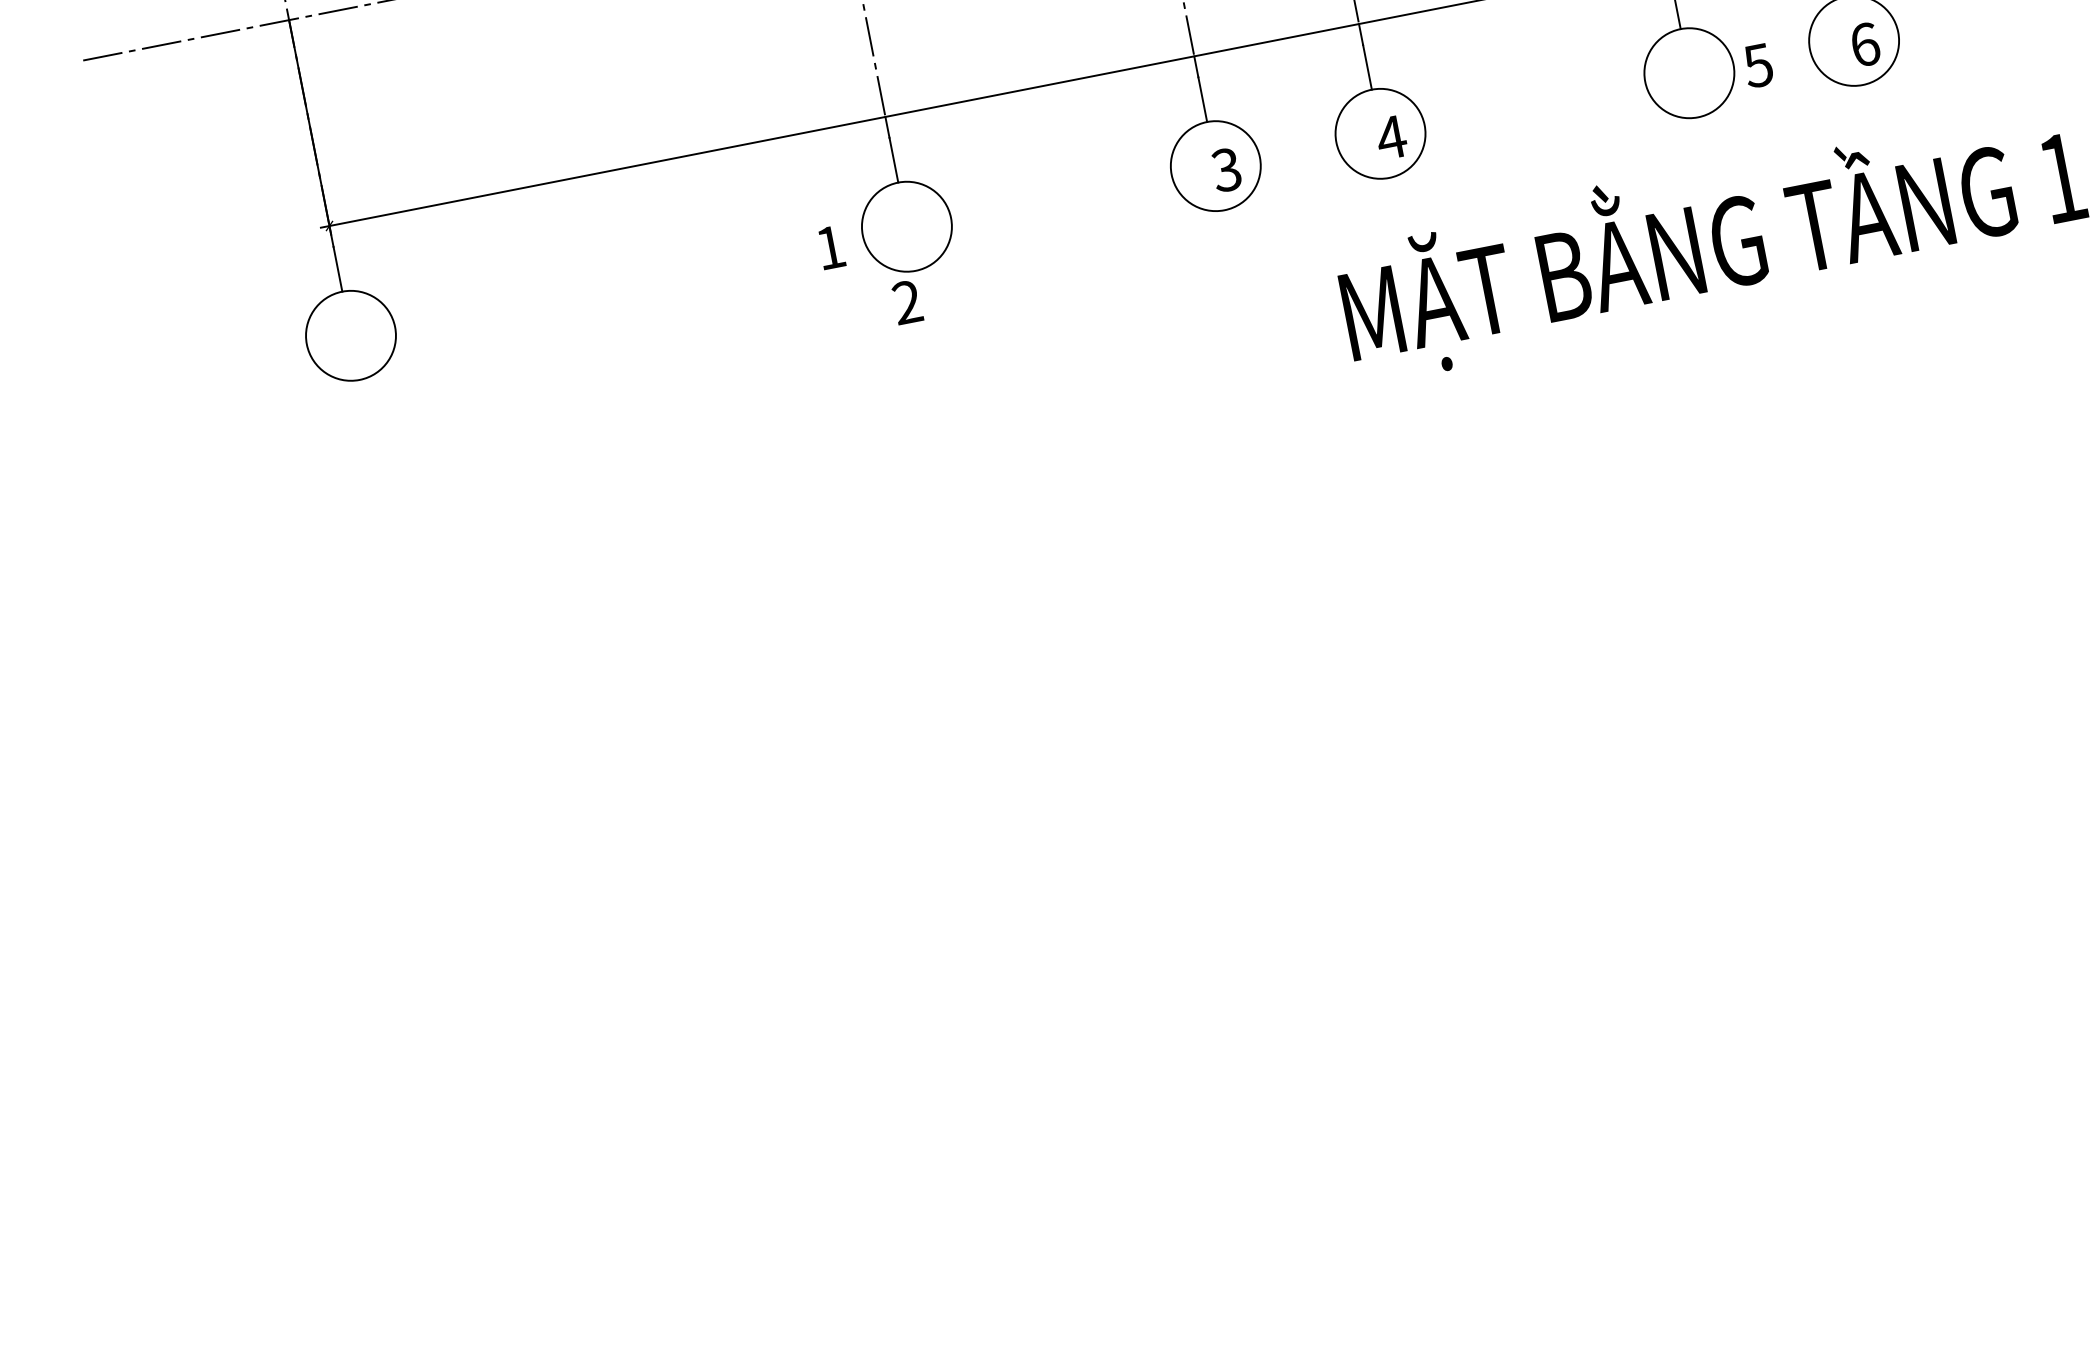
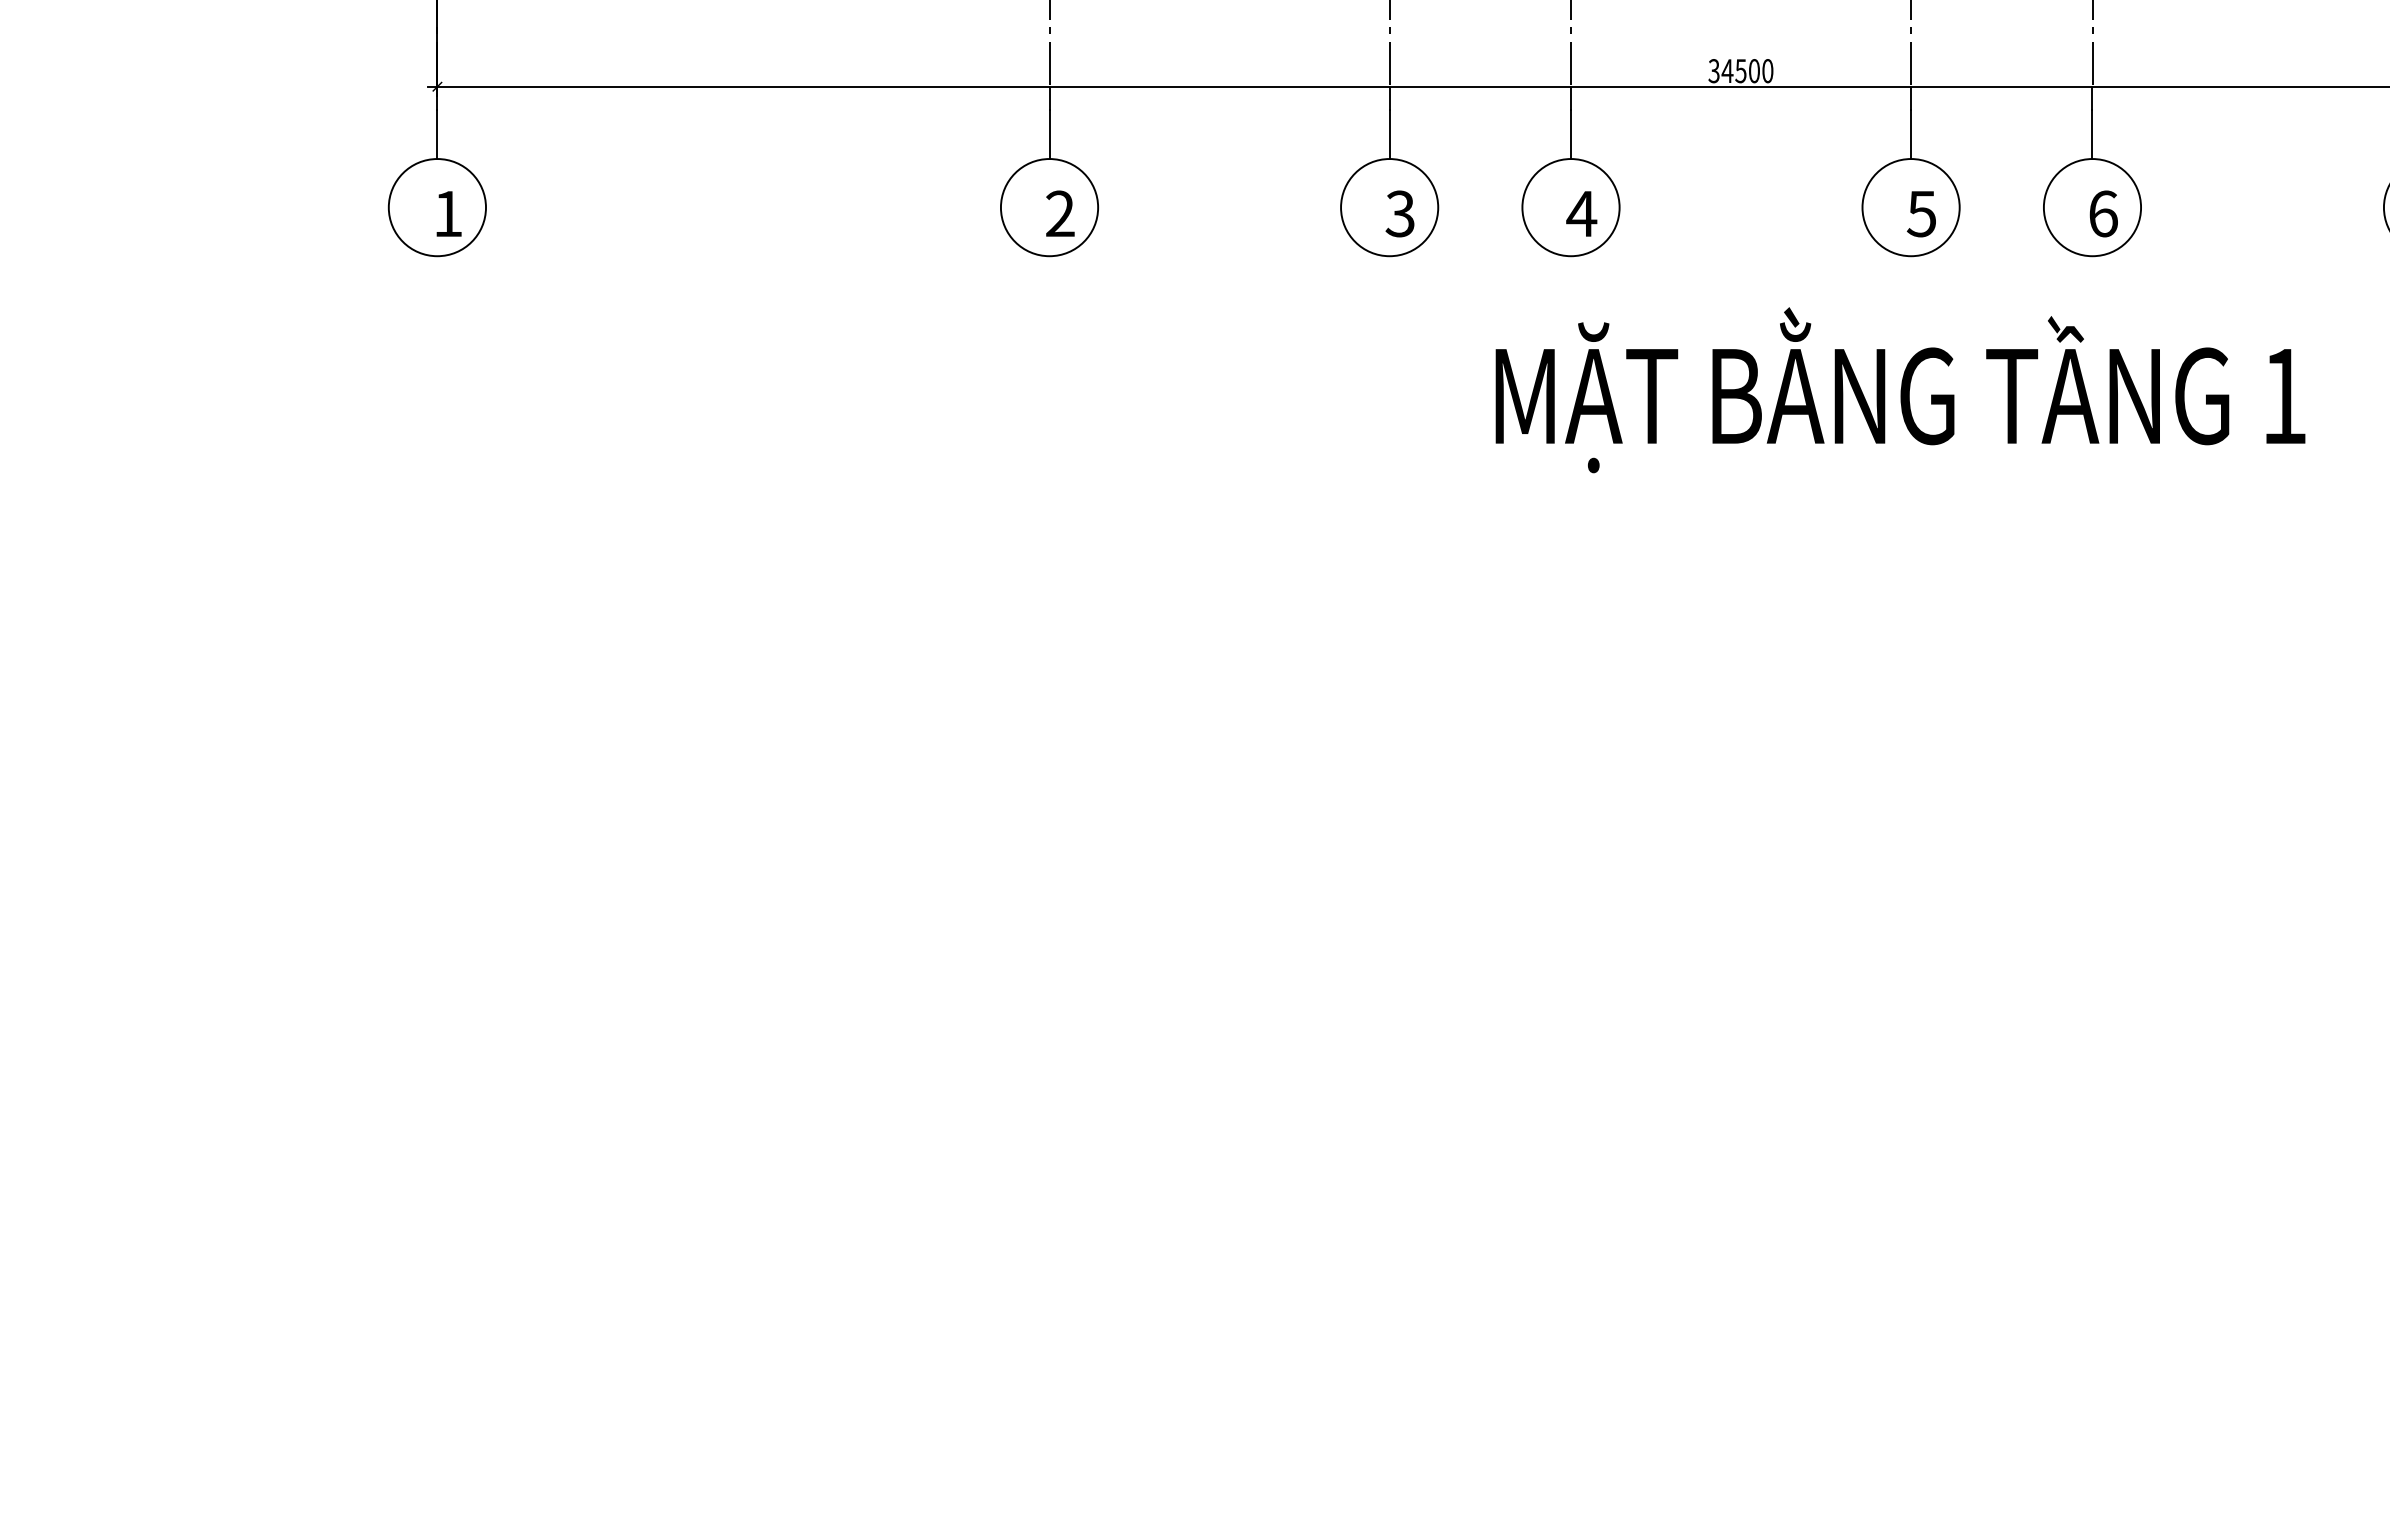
text: (1758, 66) -> (1921, 214), moved
text: (830, 247) -> (448, 213), moved
text: (907, 301) -> (1060, 213), moved

